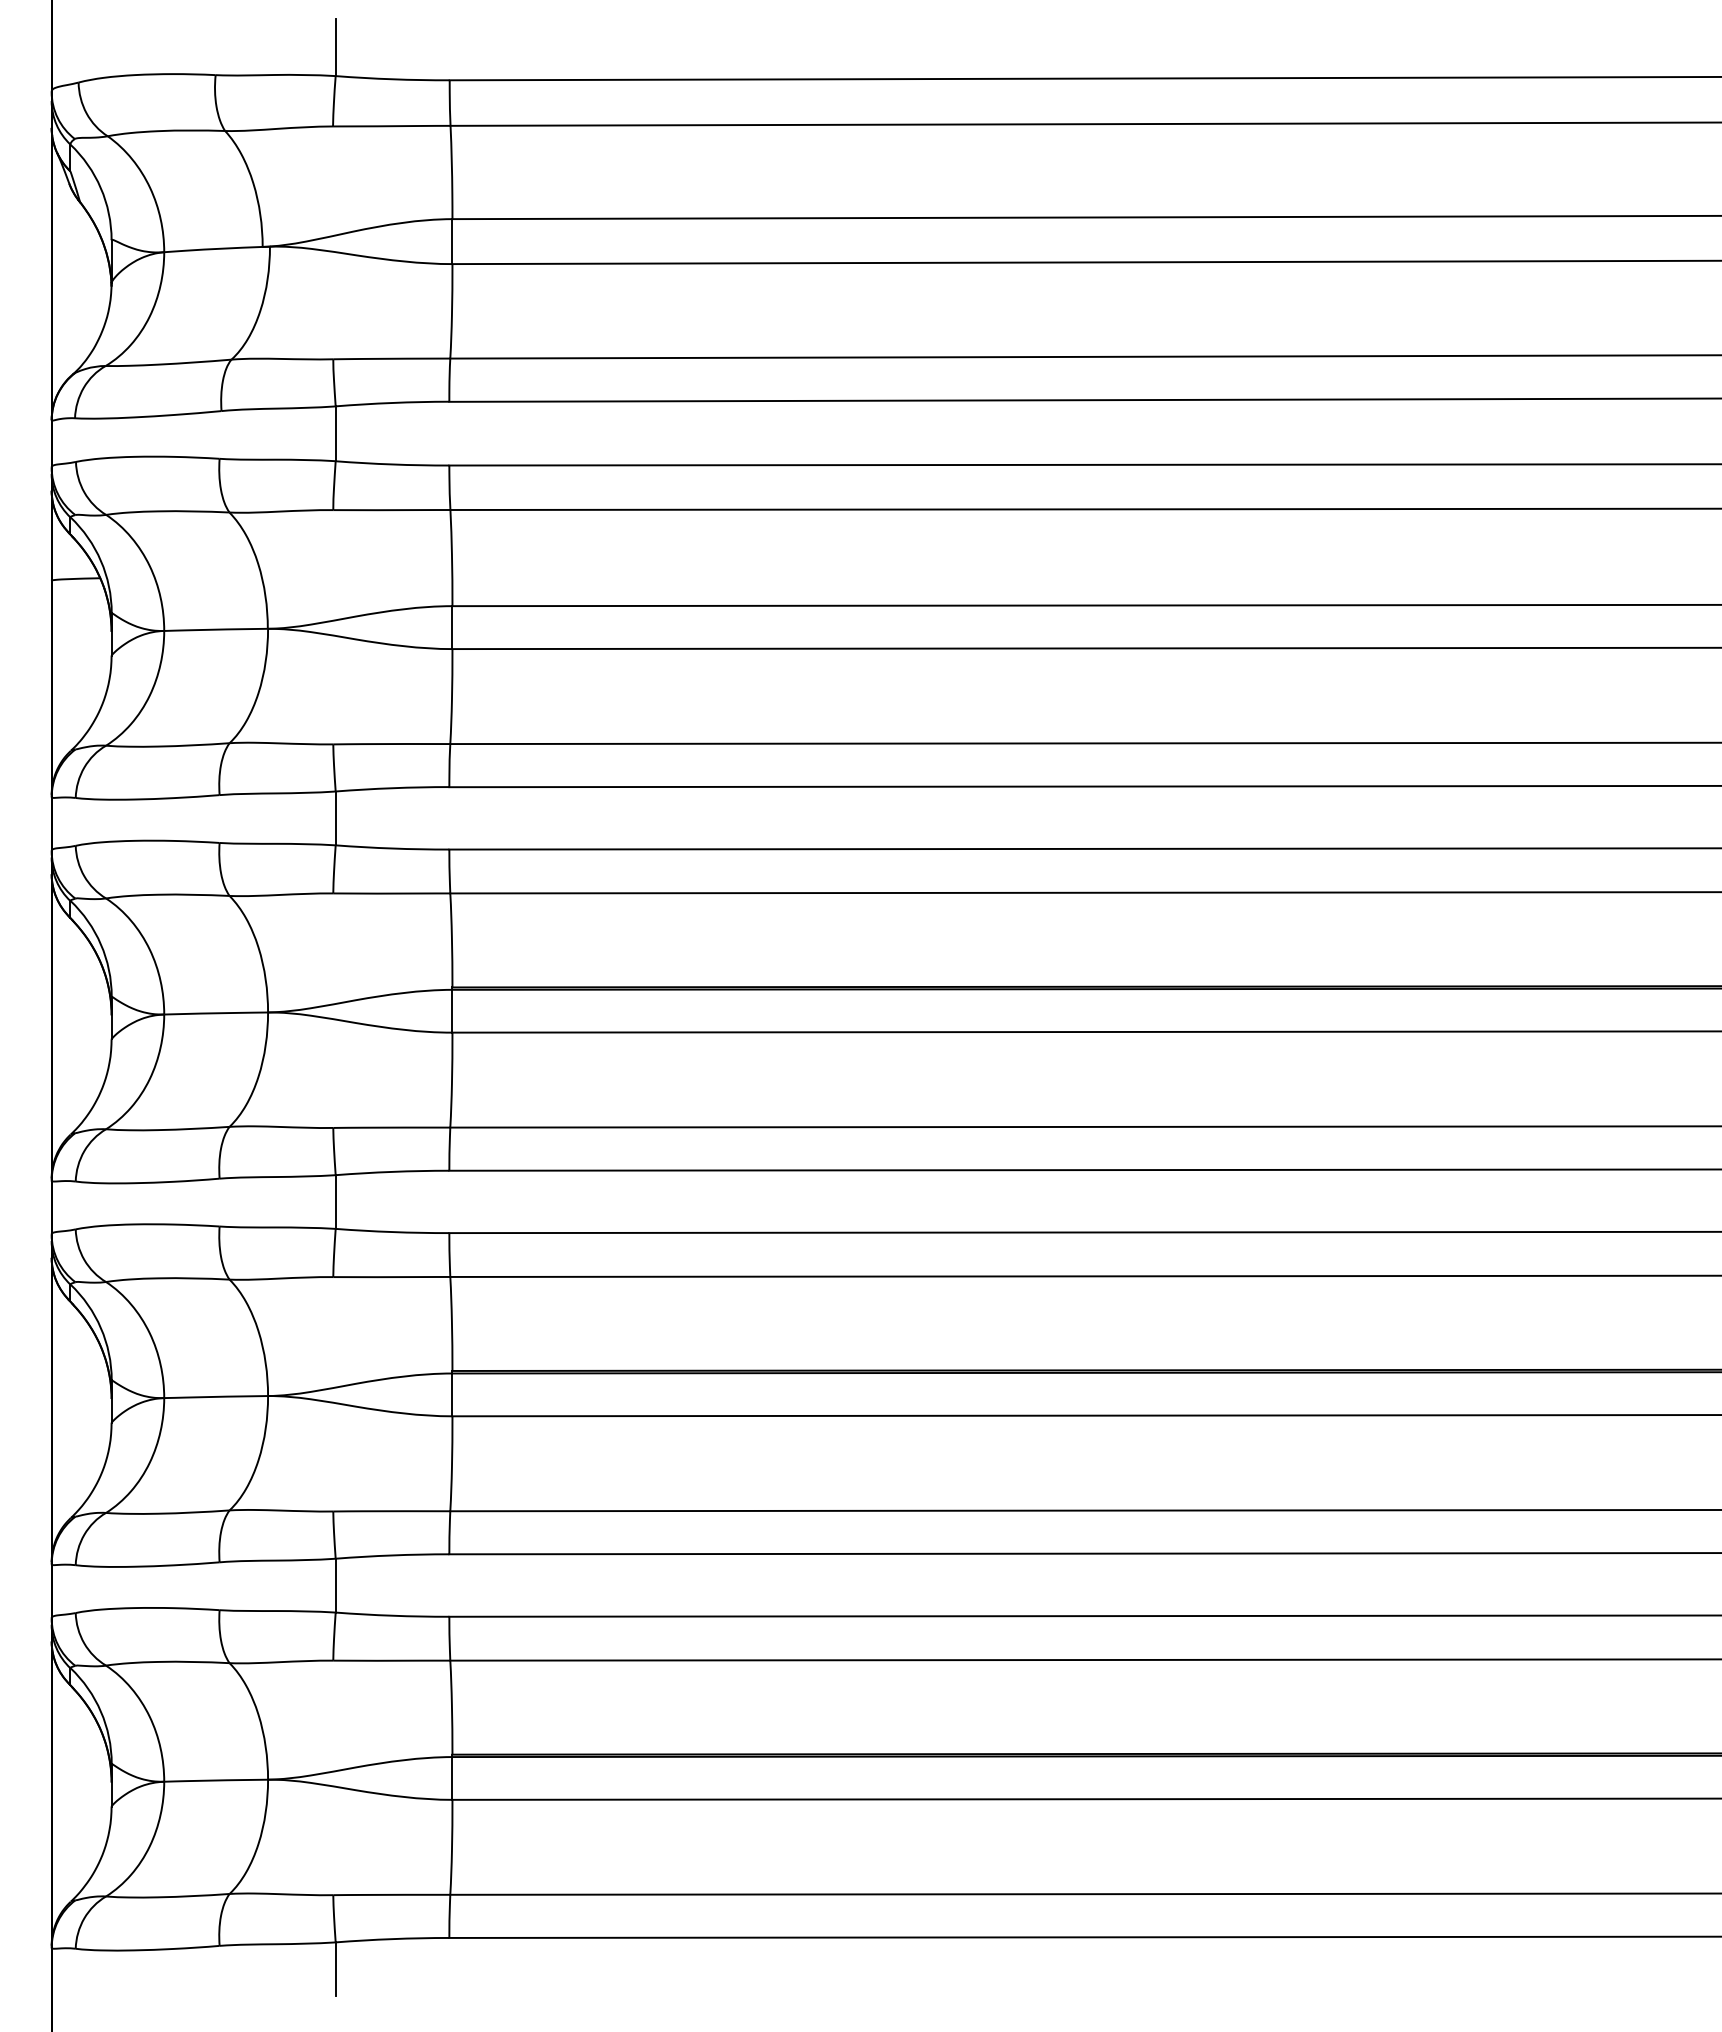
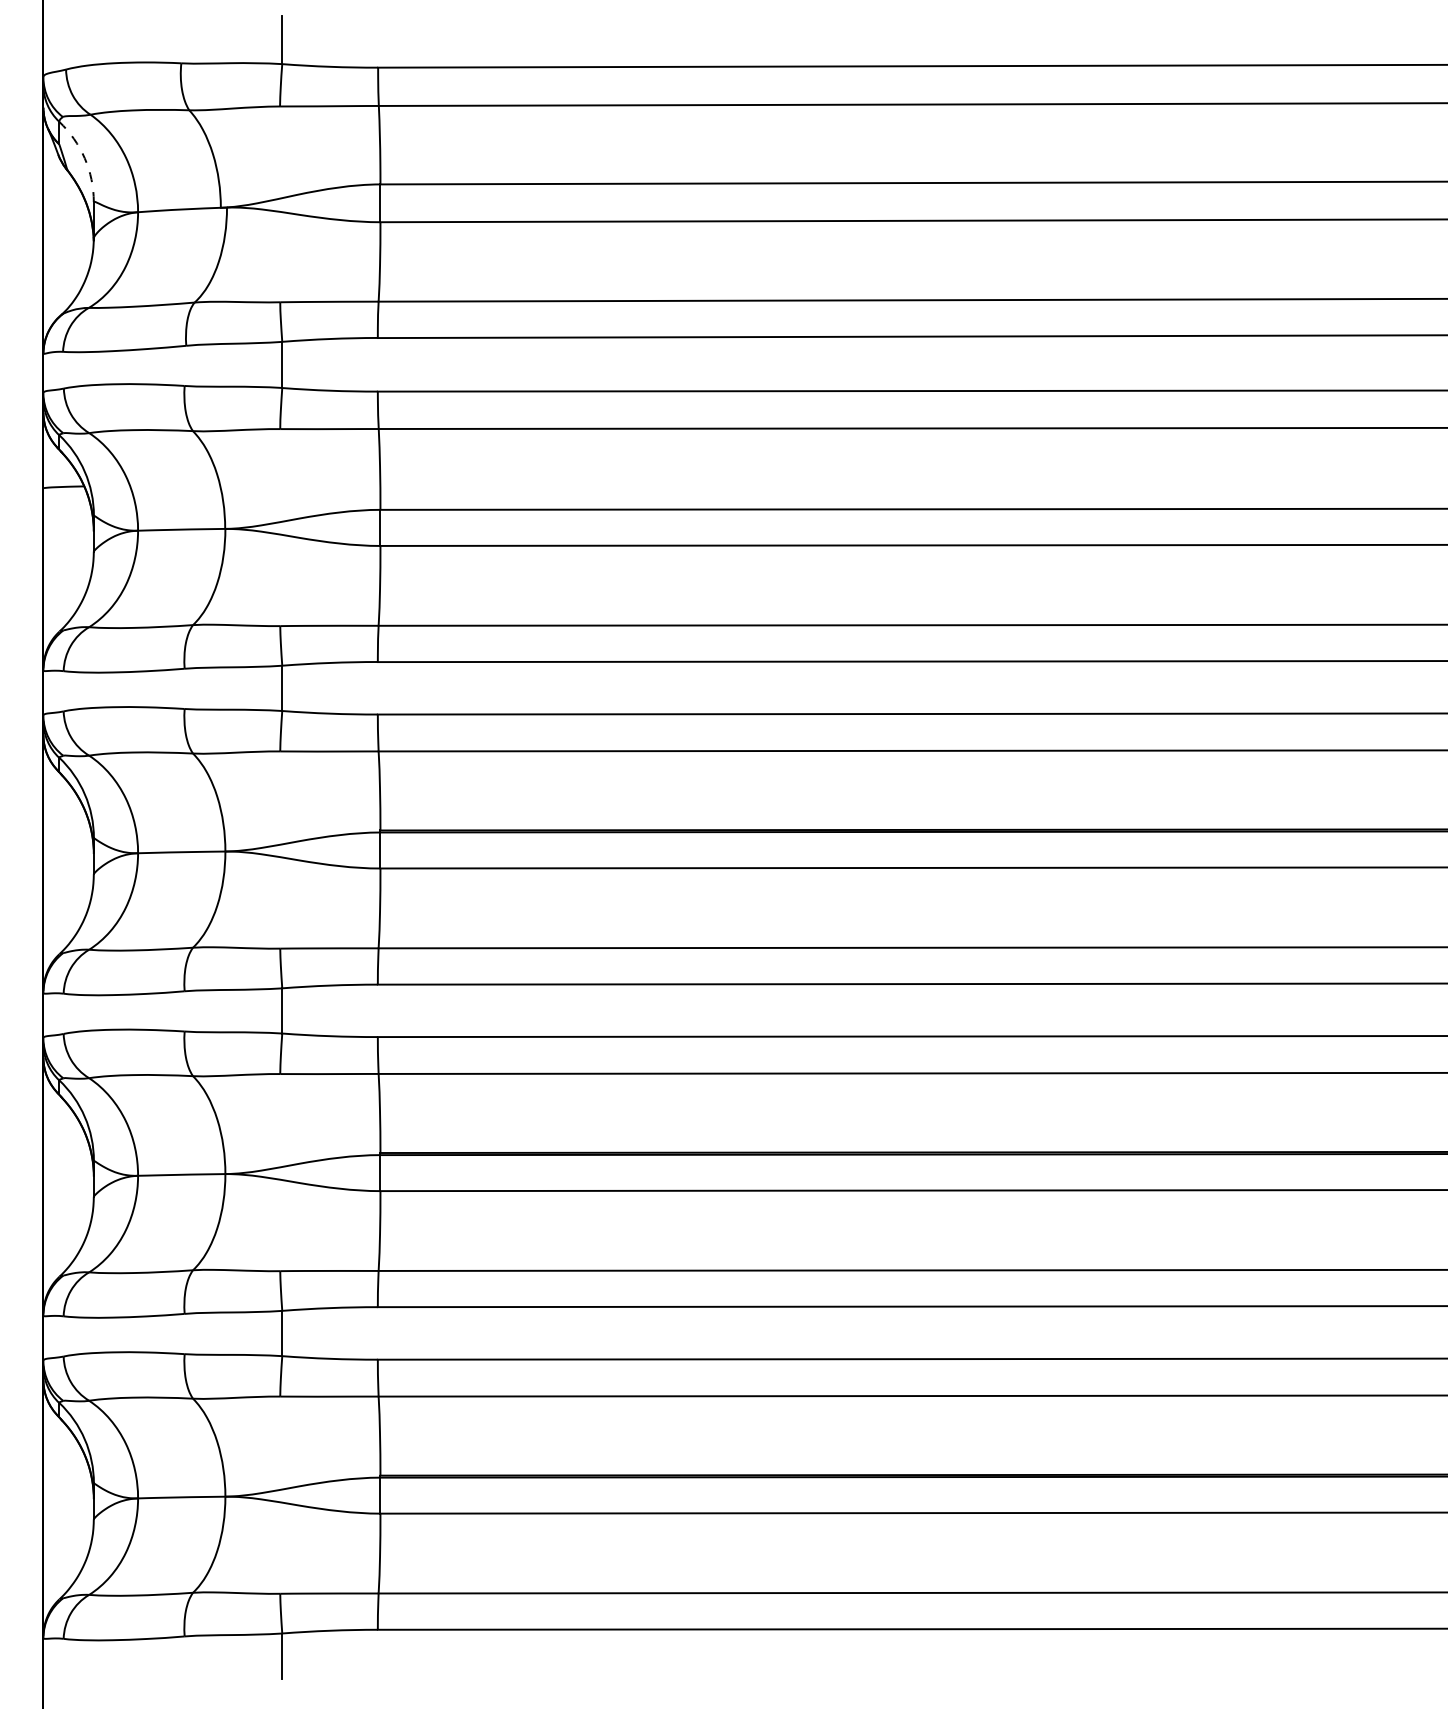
arc: (100, 188) -> (84, 158), solid -> dashed

